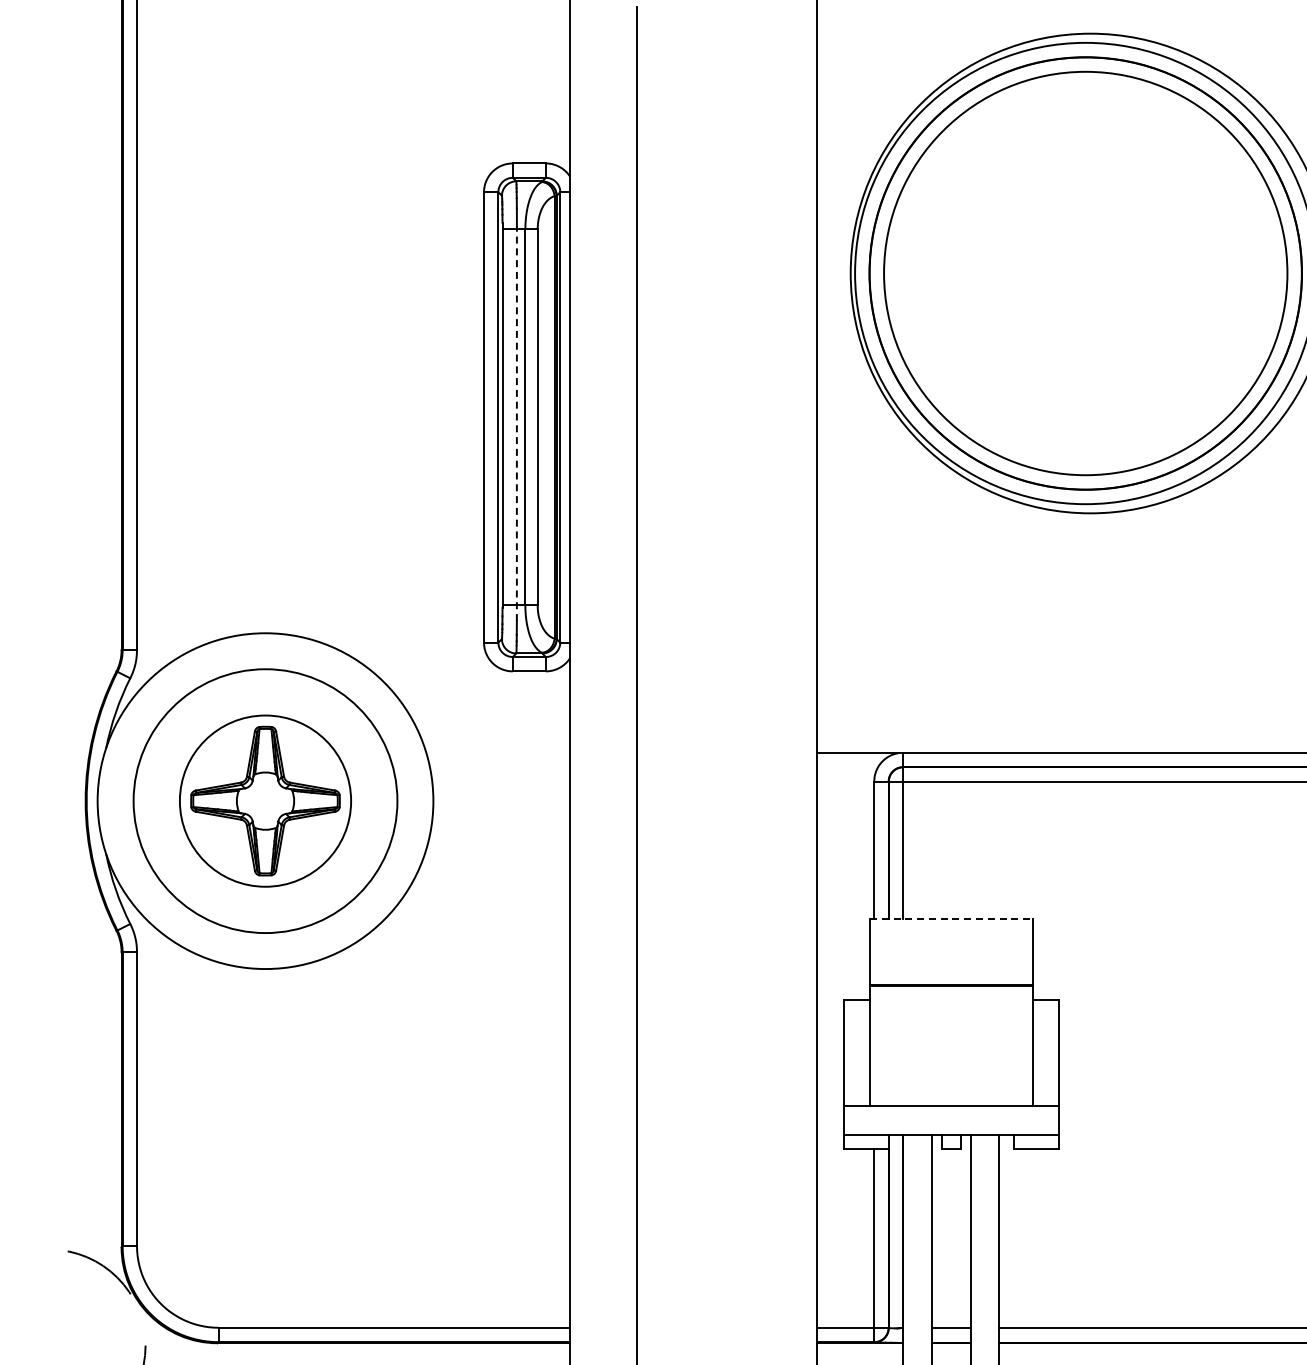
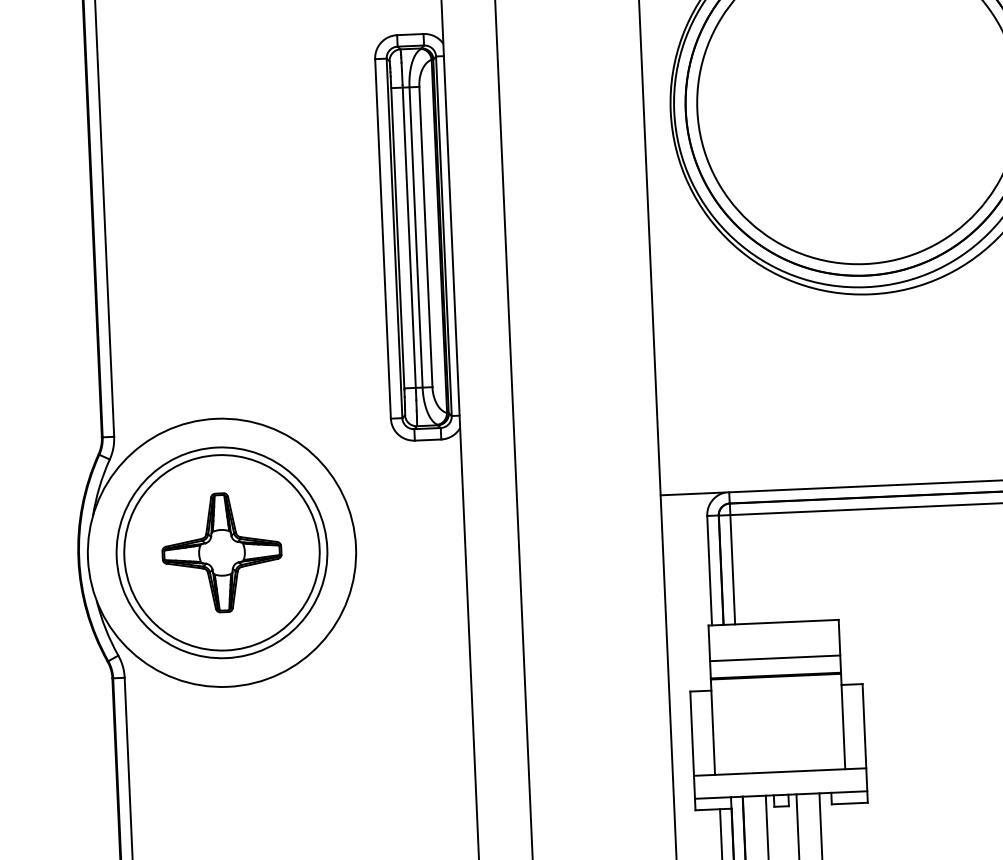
line: (516, 423) -> (409, 242), dashed -> solid
circle: (265, 800) -> (221, 552), size x1.43
line: (951, 918) -> (773, 622), dashed -> solid
line: (950, 963) -> (774, 658), added

